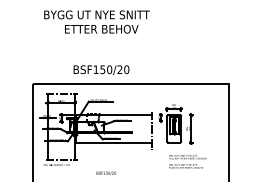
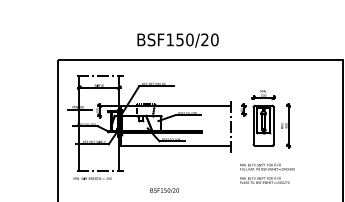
text: (101, 70) -> (178, 40), moved
text: (187, 161) -> (266, 173), moved

